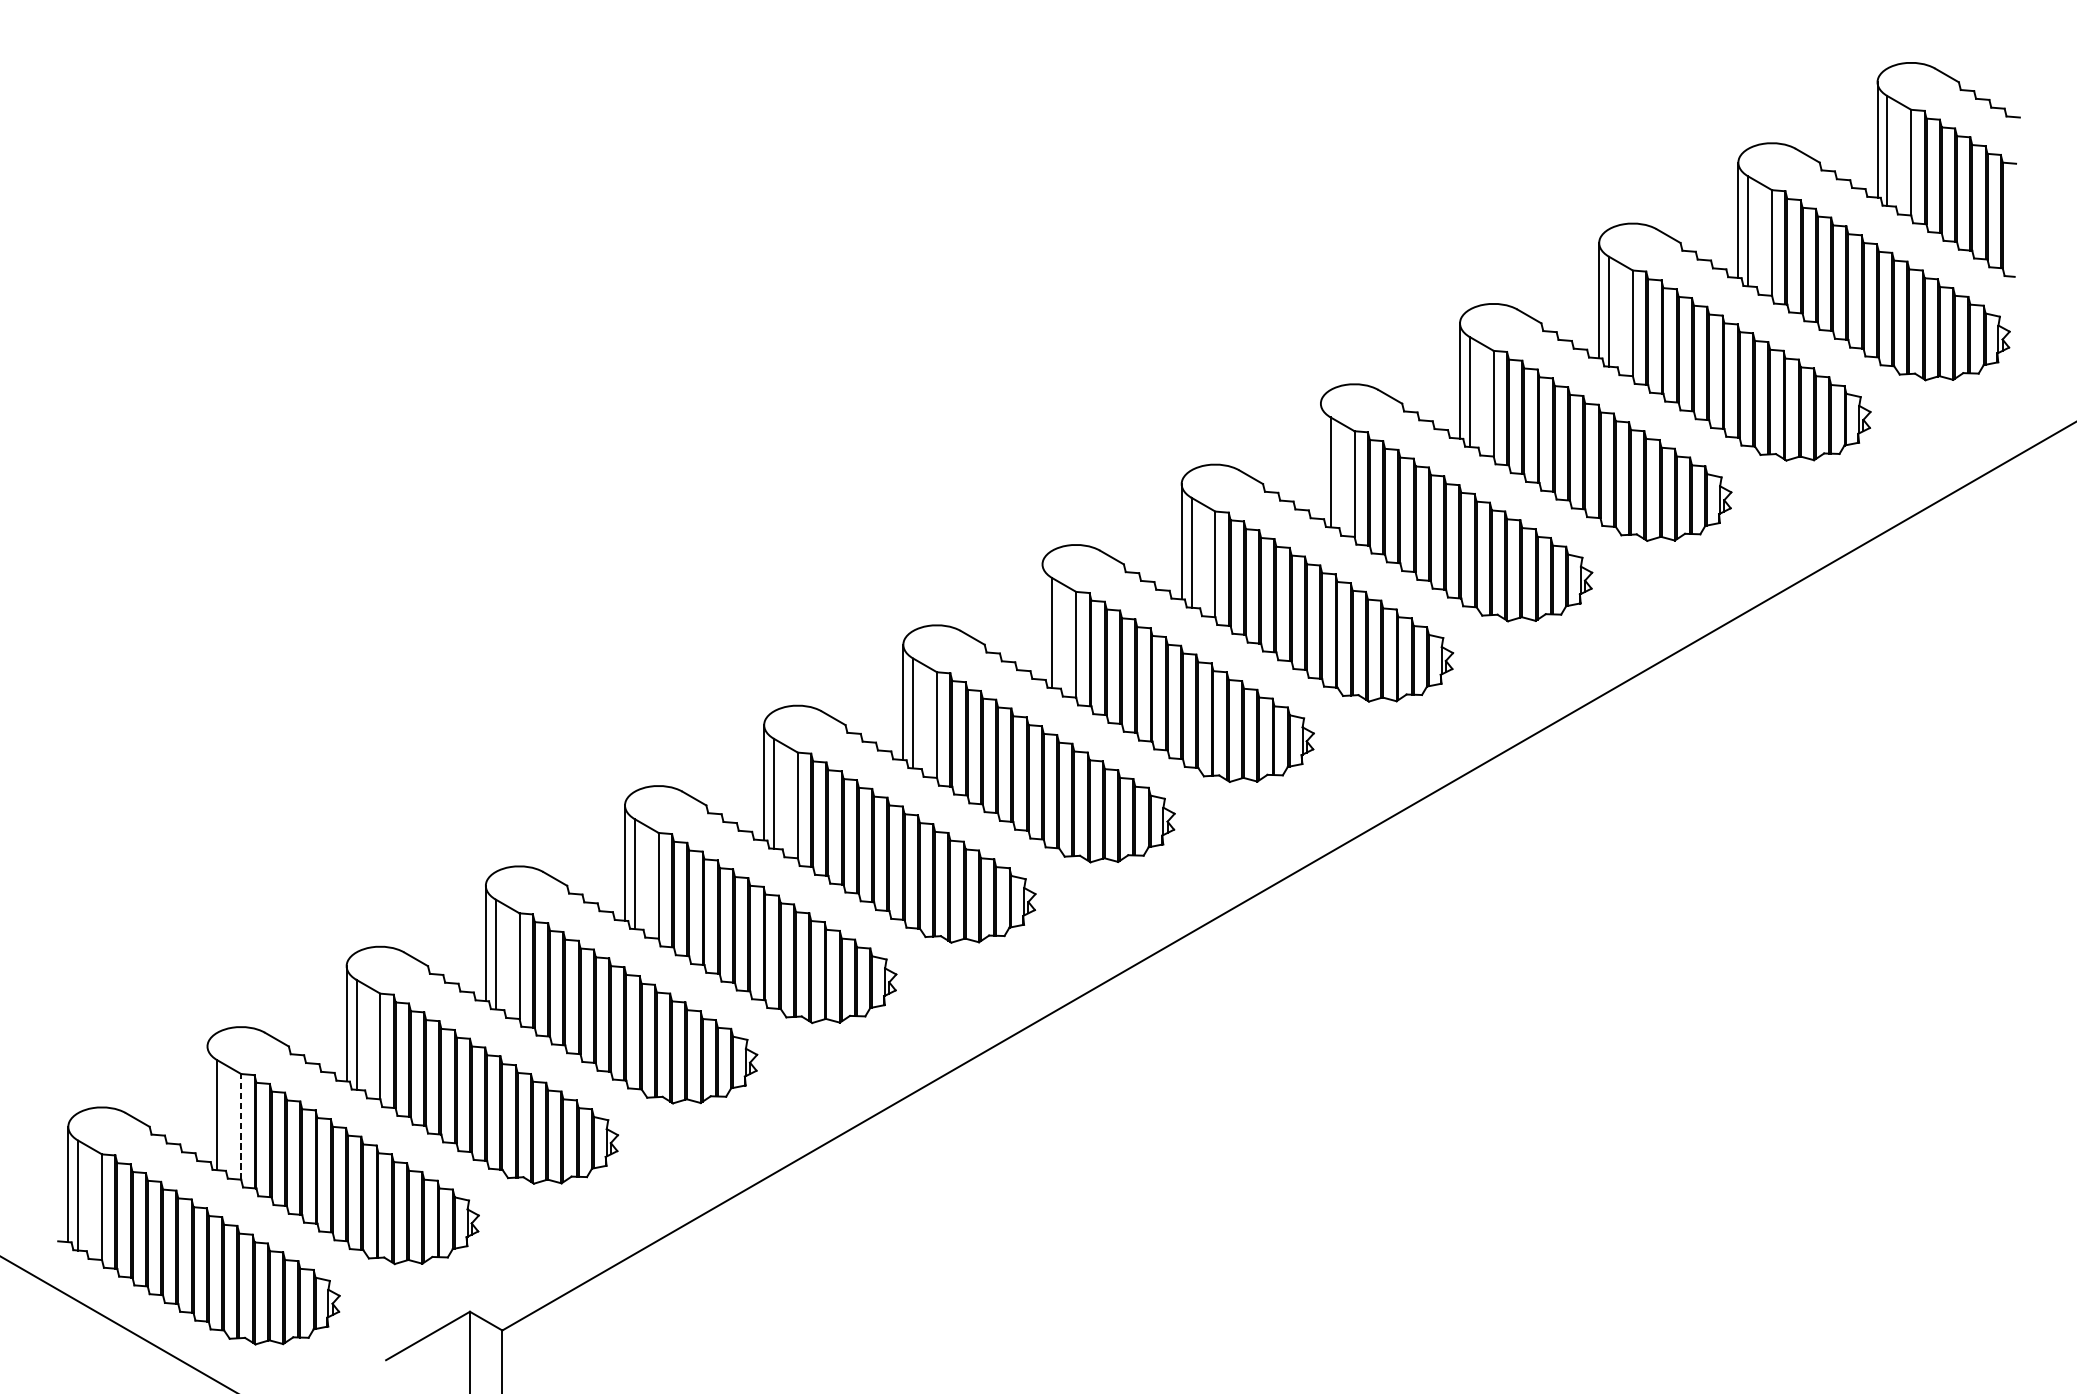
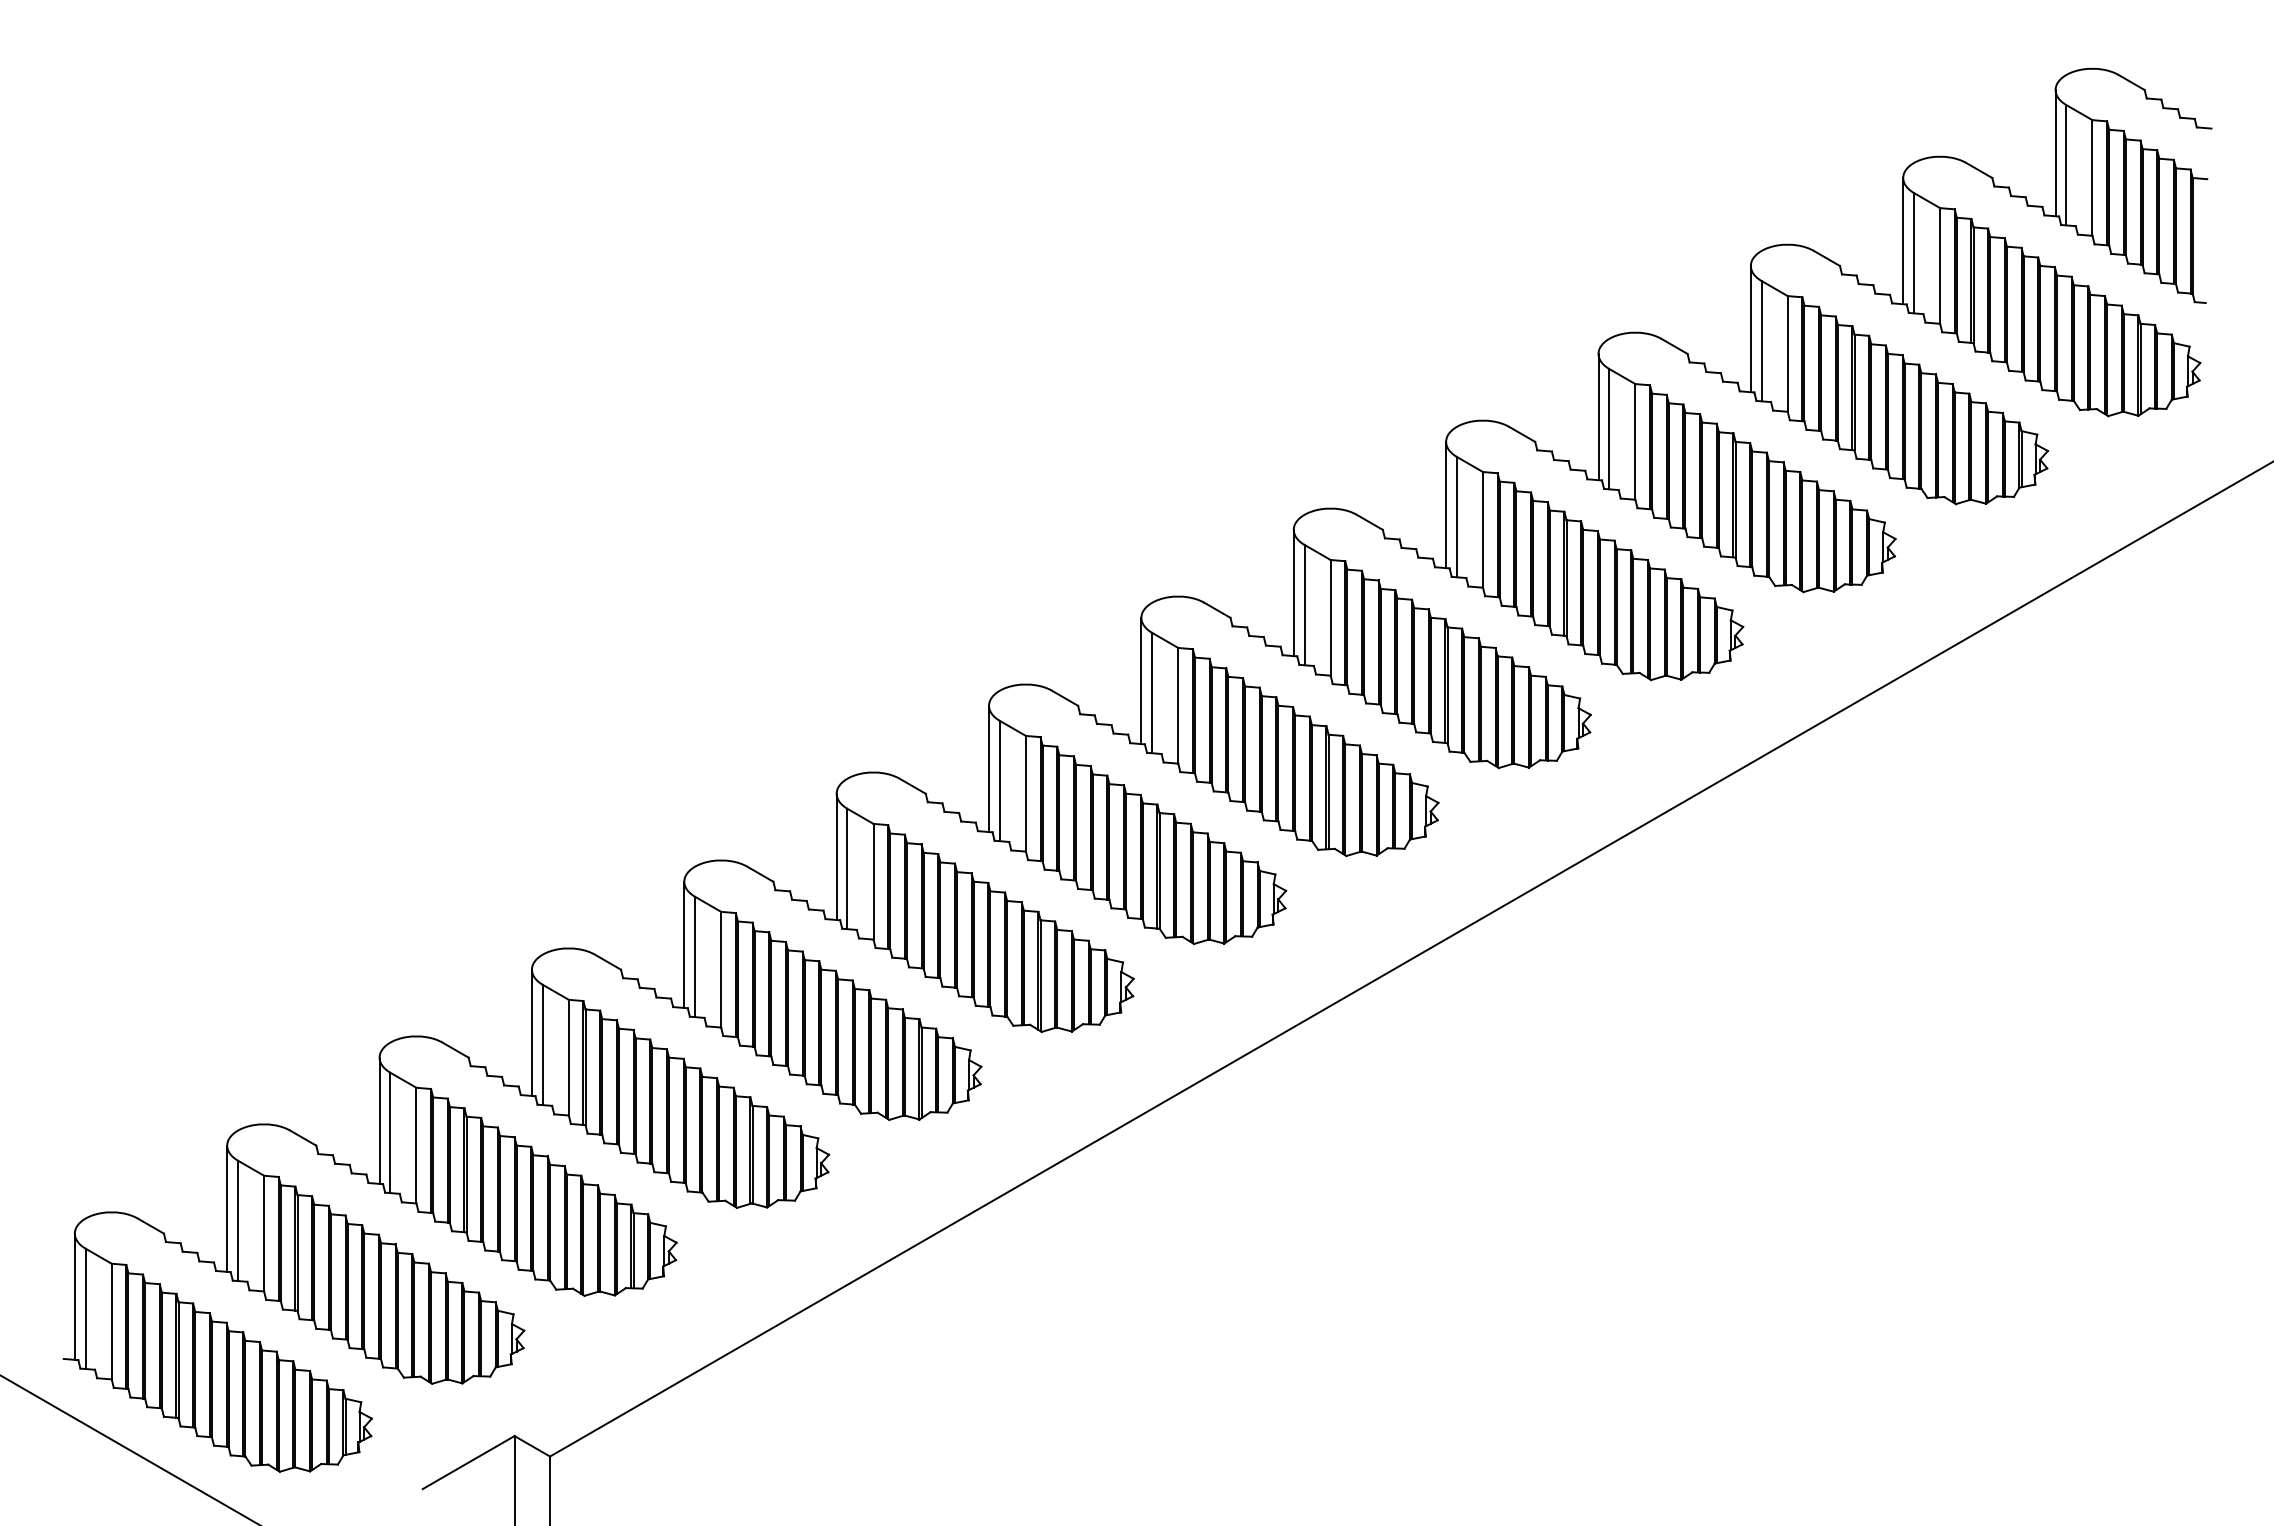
line: (1321, 460) -> (1446, 504), added
line: (1042, 621) -> (1141, 680), added
line: (207, 1103) -> (227, 1208), added
line: (241, 1126) -> (264, 1233), dashed -> solid

